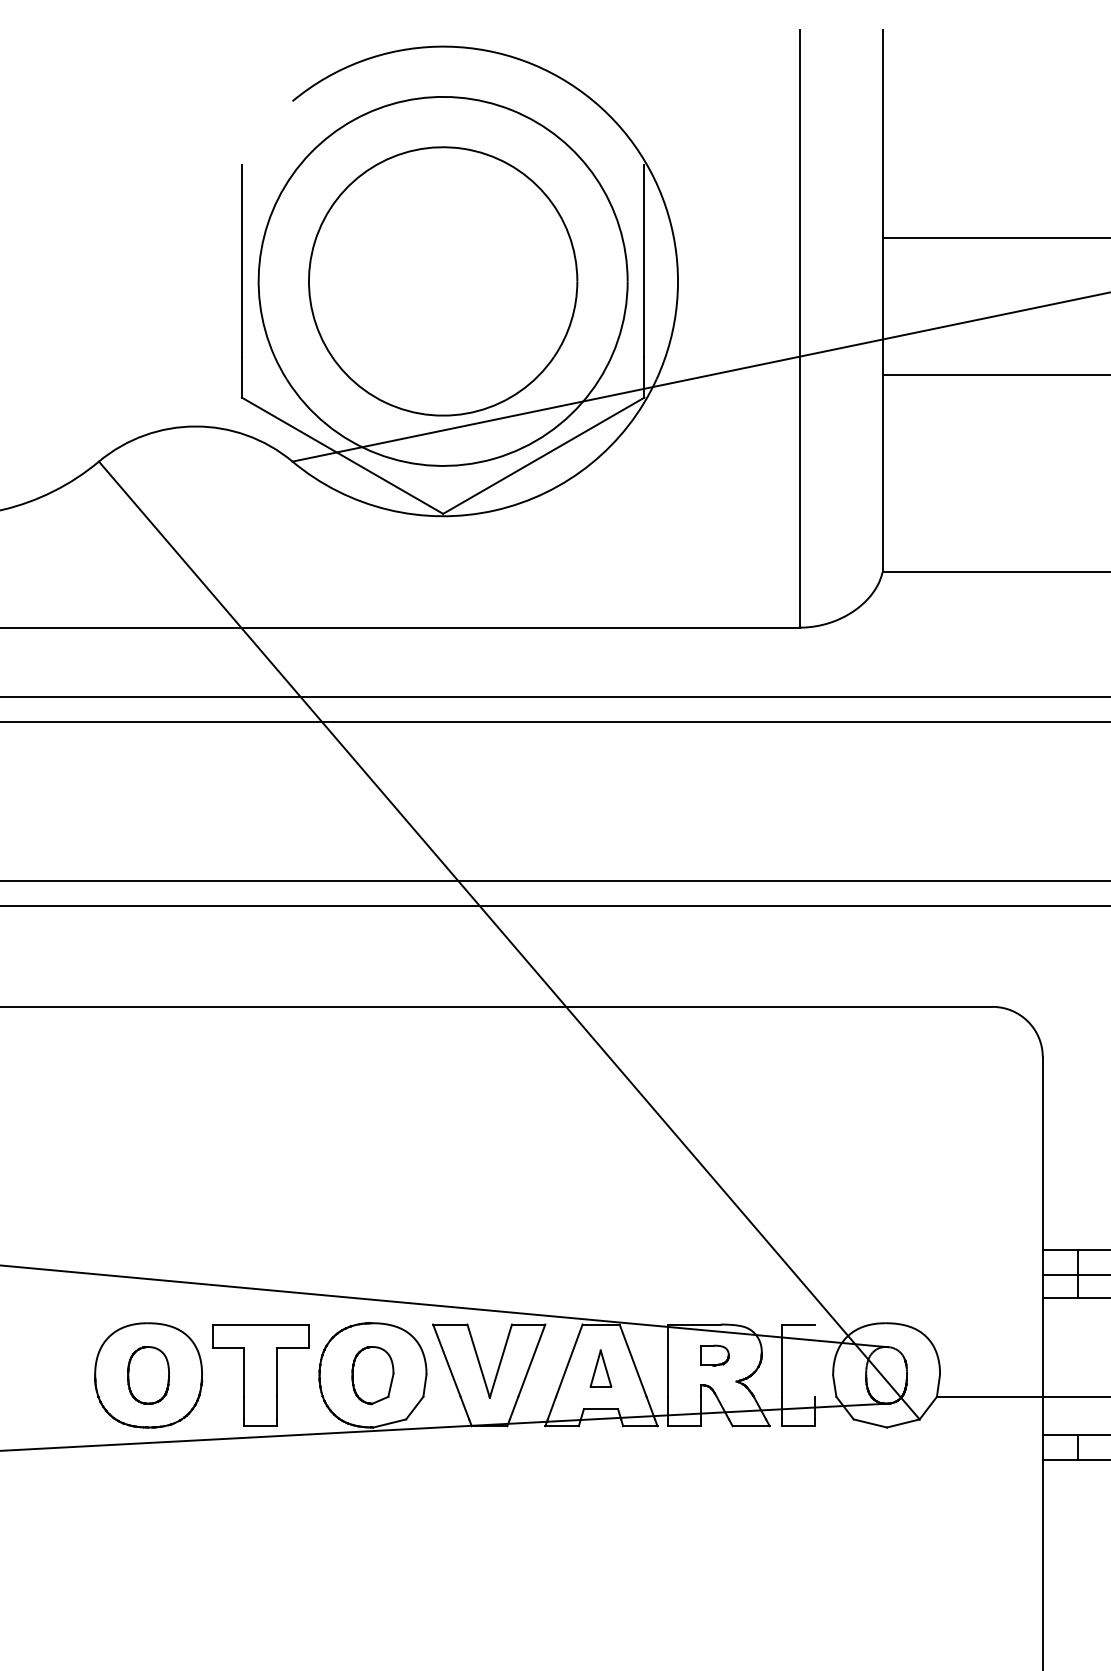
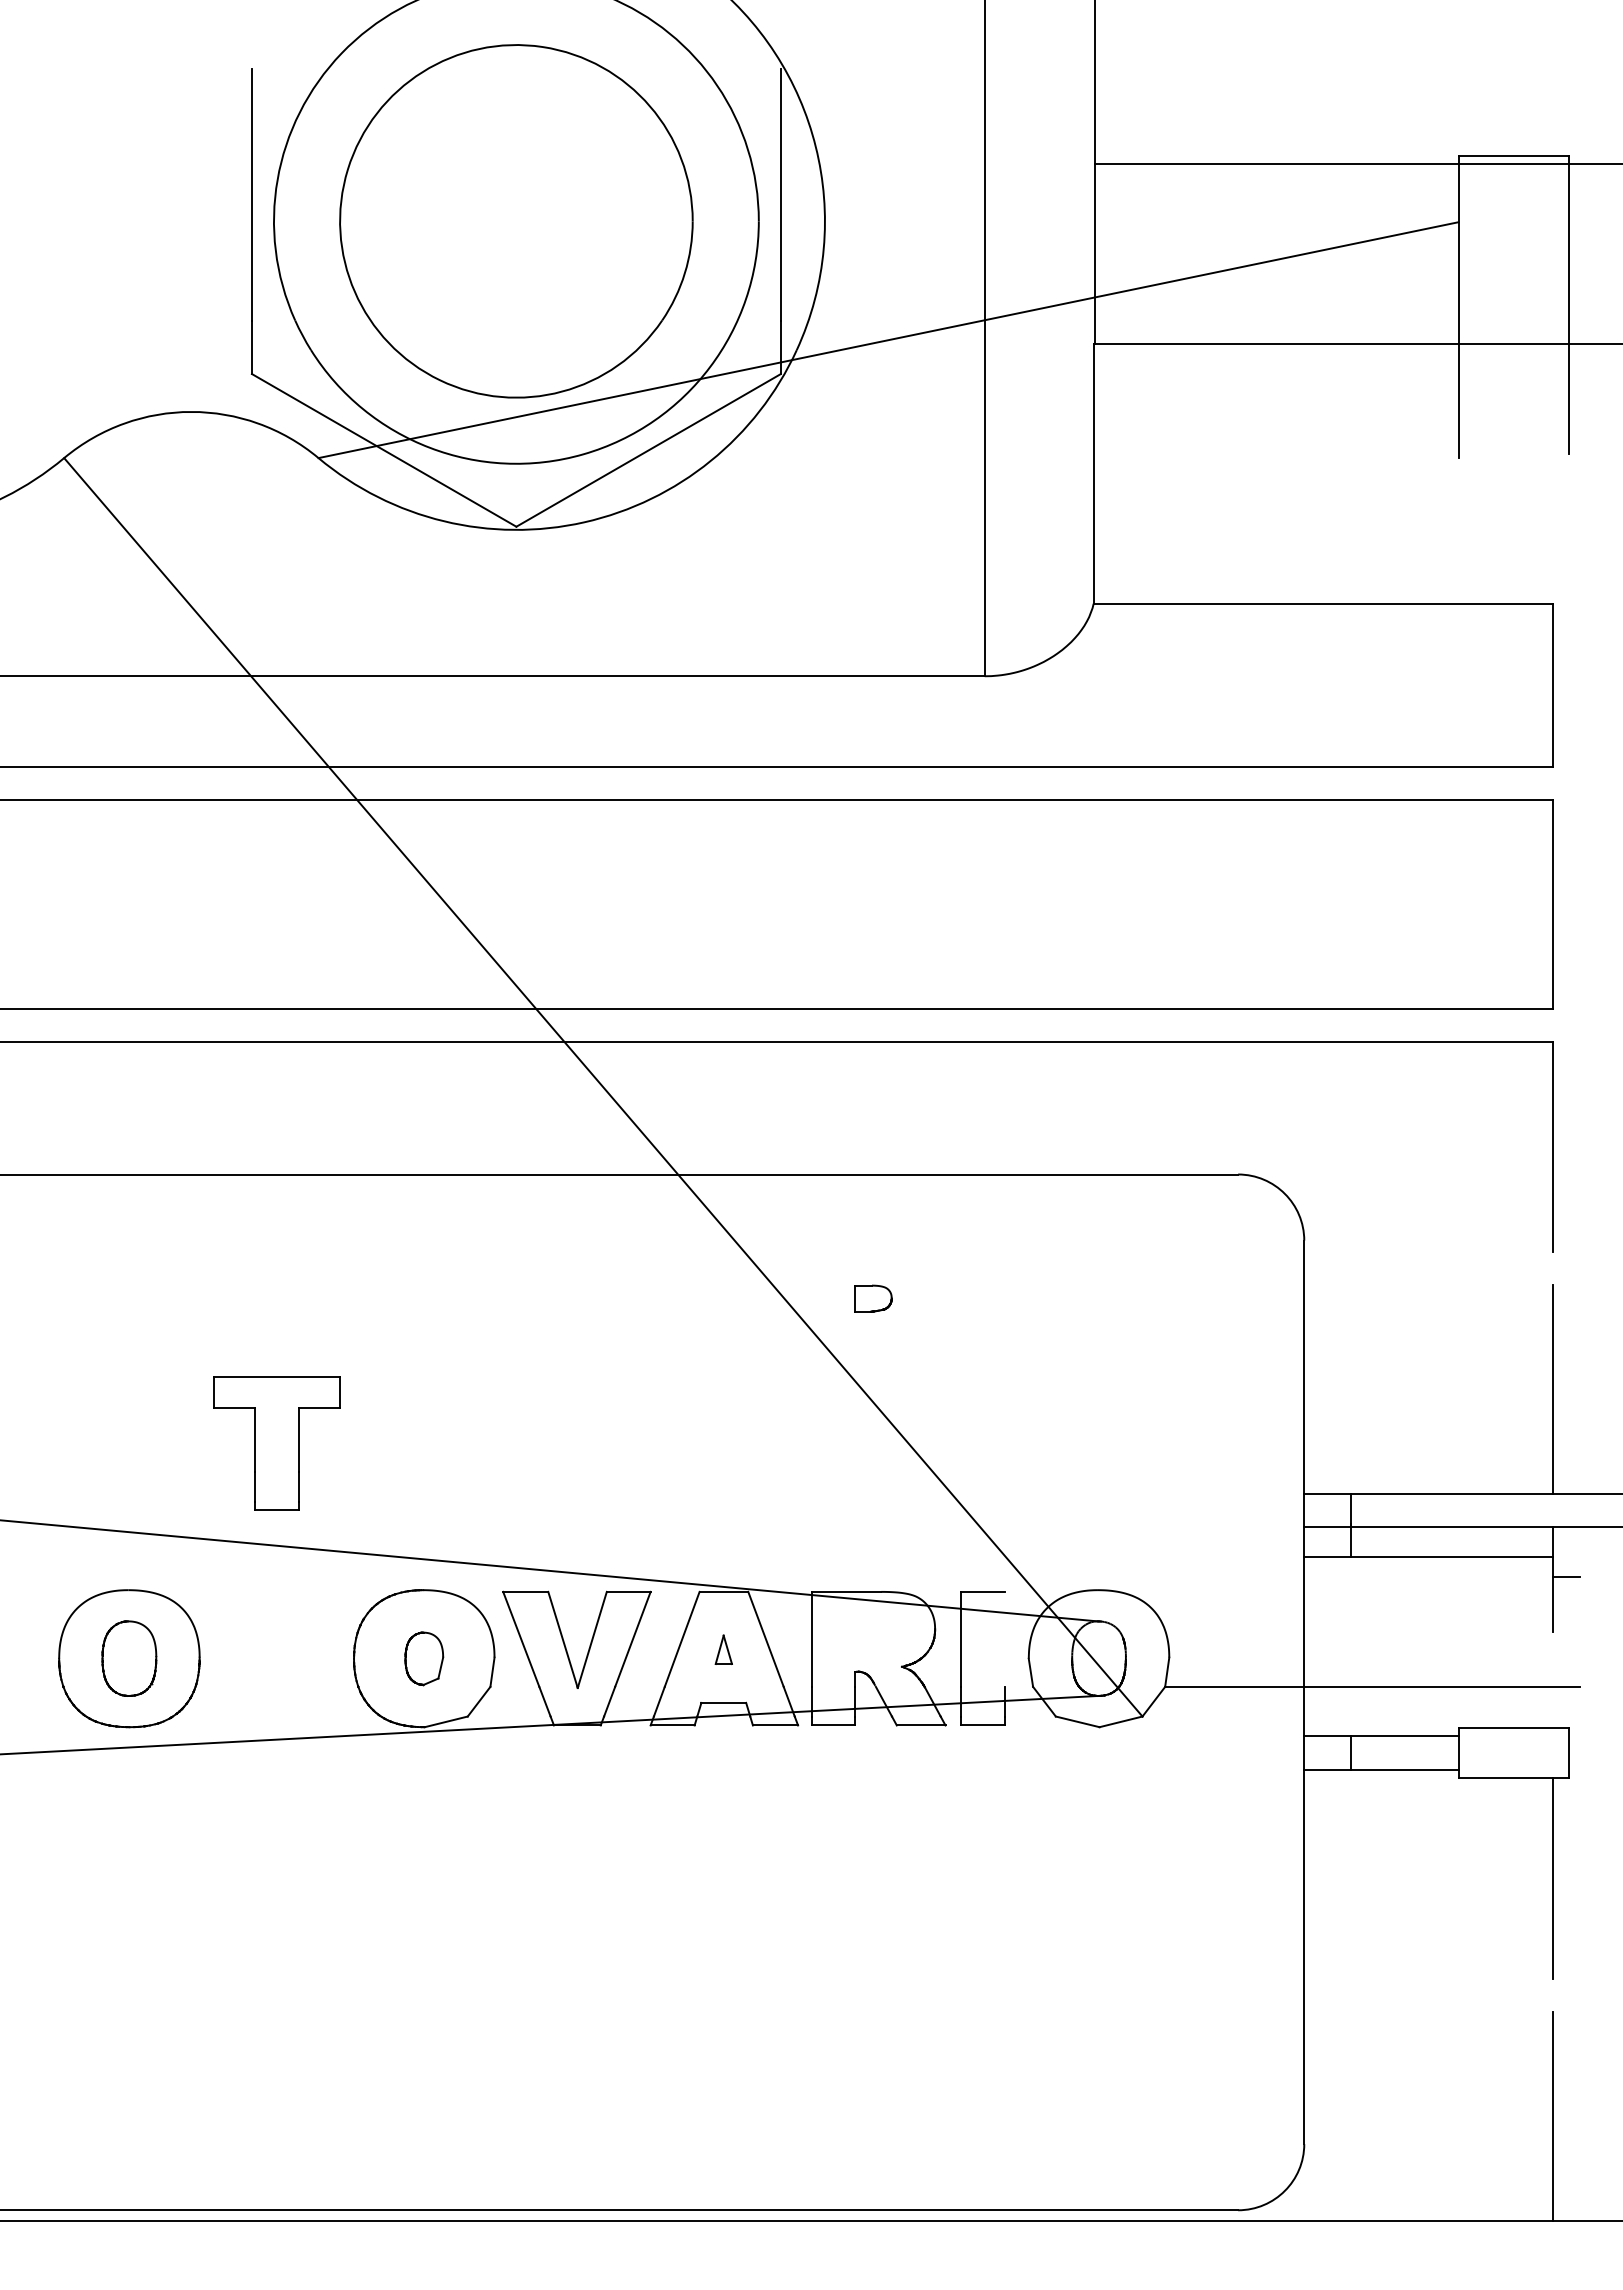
part: (714, 1355) -> (873, 1298), moved
part: (600, 1368) -> (723, 1649), size x0.6
part: (260, 1375) -> (276, 1443), moved
part: (373, 1375) -> (424, 1658), size x0.7

